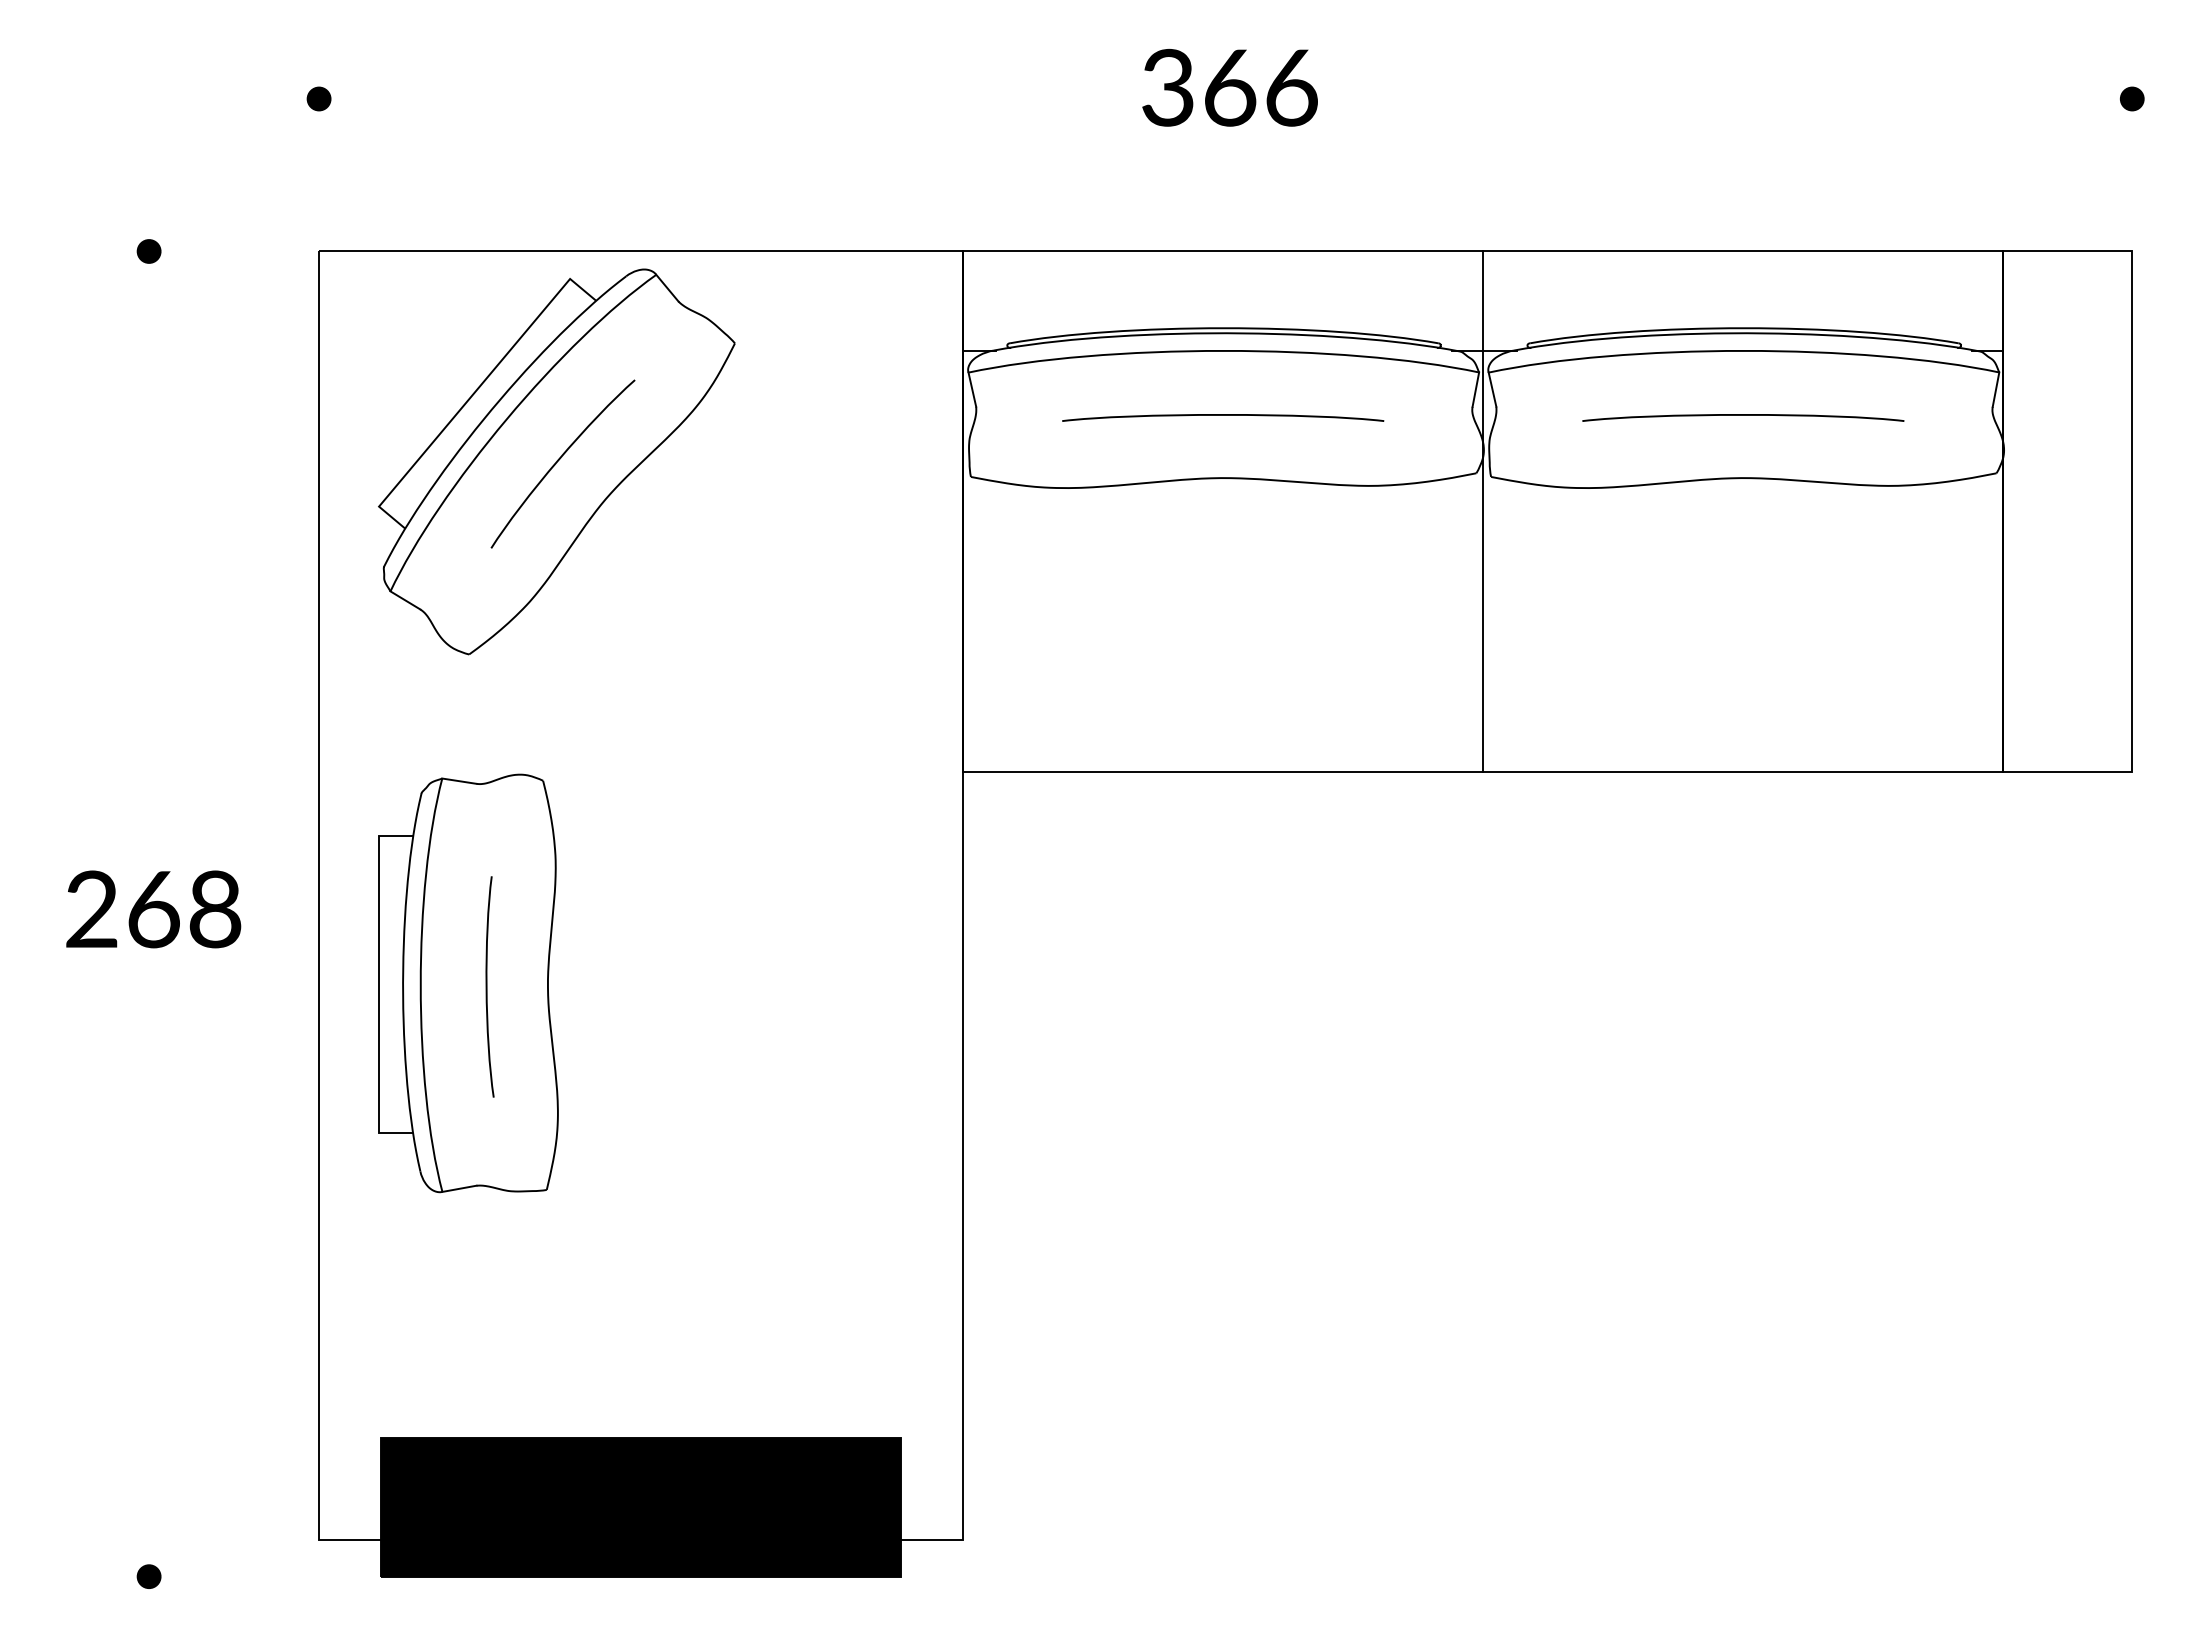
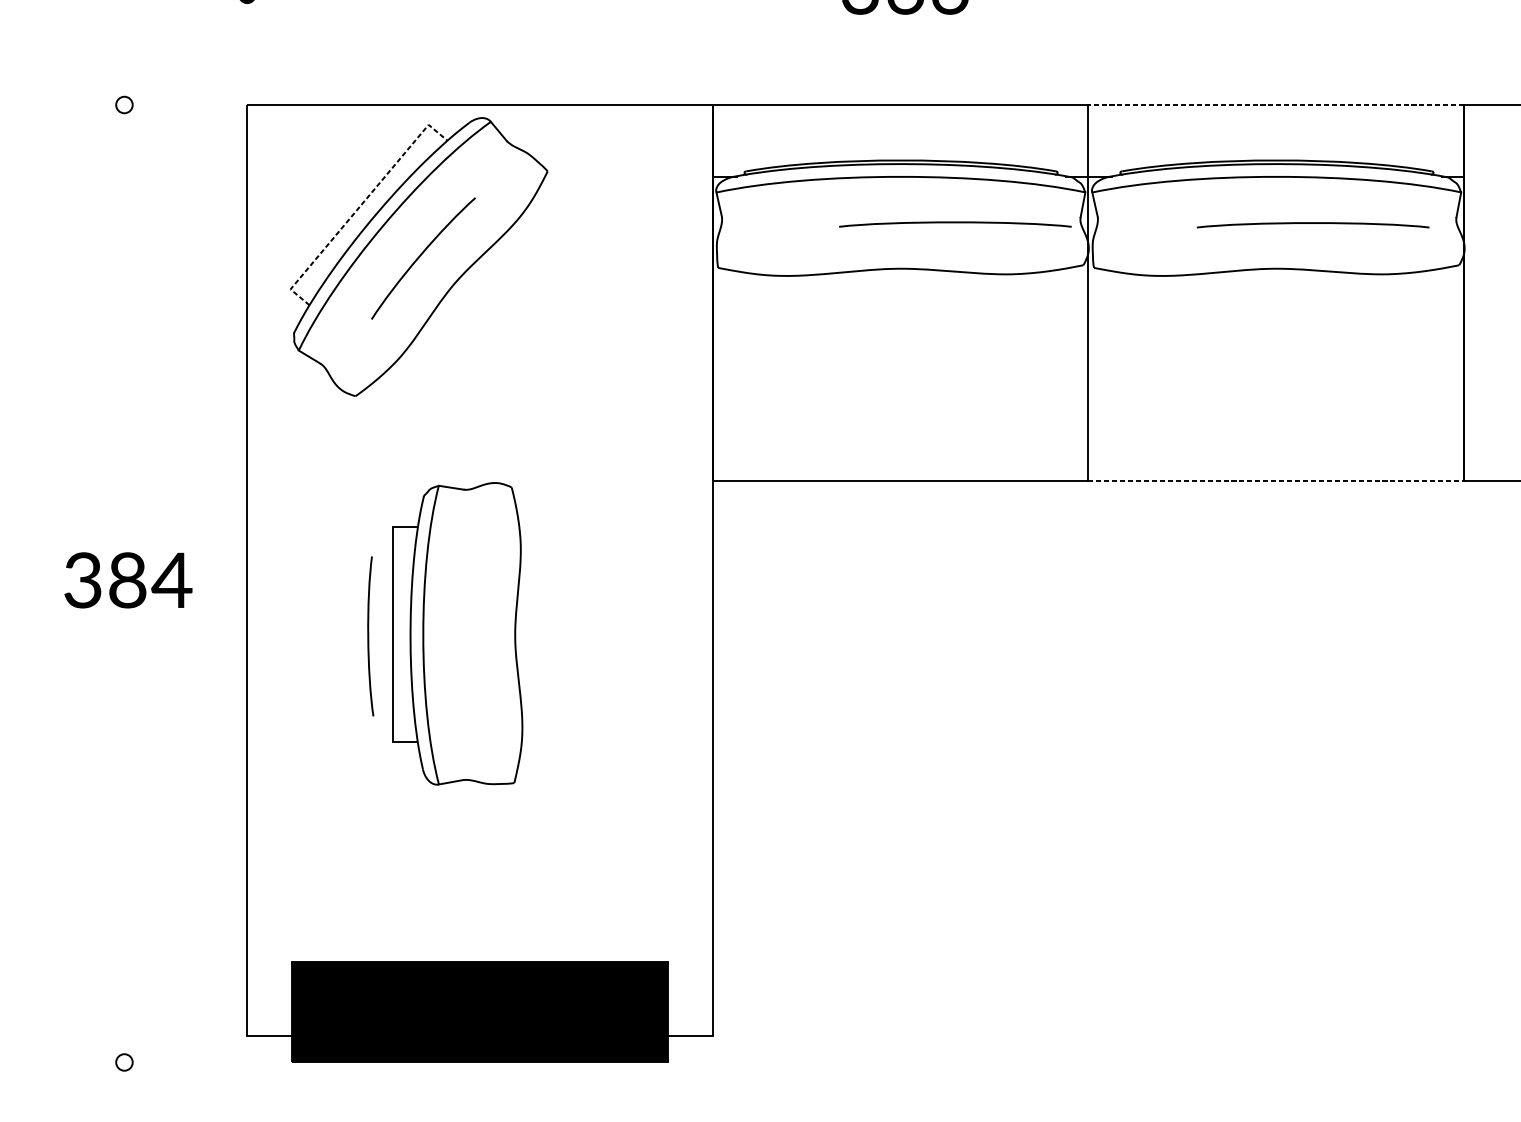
fill: (148, 251) -> (124, 105), removed
line: (1742, 251) -> (1275, 105), solid -> dashed
line: (474, 392) -> (359, 206), solid -> dashed
curve: (1223, 415) -> (955, 222), moved
curve: (1743, 415) -> (1313, 223), moved
line: (1743, 771) -> (1276, 480), solid -> dashed
text: (154, 909) -> (128, 580), 268 -> 384
part: (468, 983) -> (457, 633), moved
fill: (148, 1576) -> (124, 1062), removed

